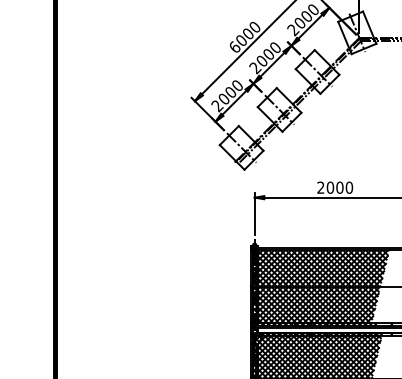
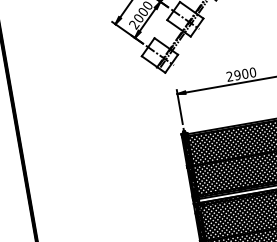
text: (329, 187) -> (236, 75), 2000 -> 2900

